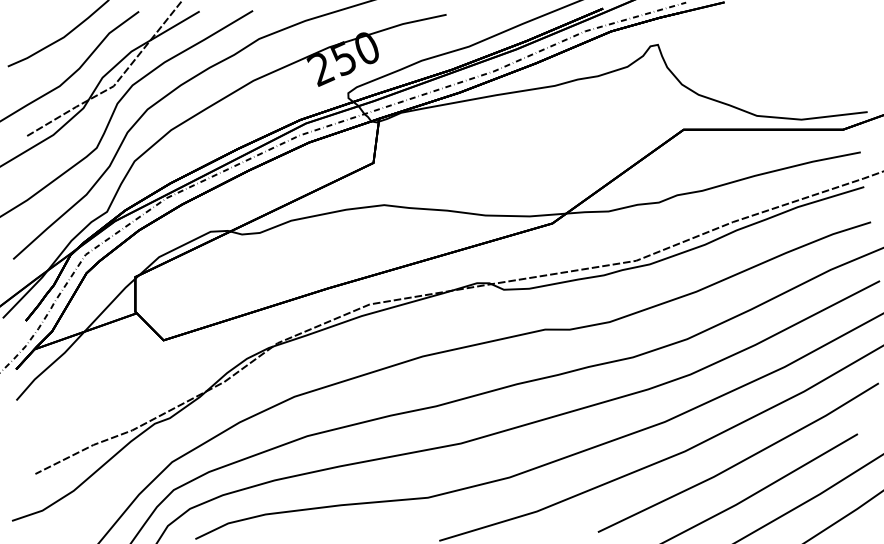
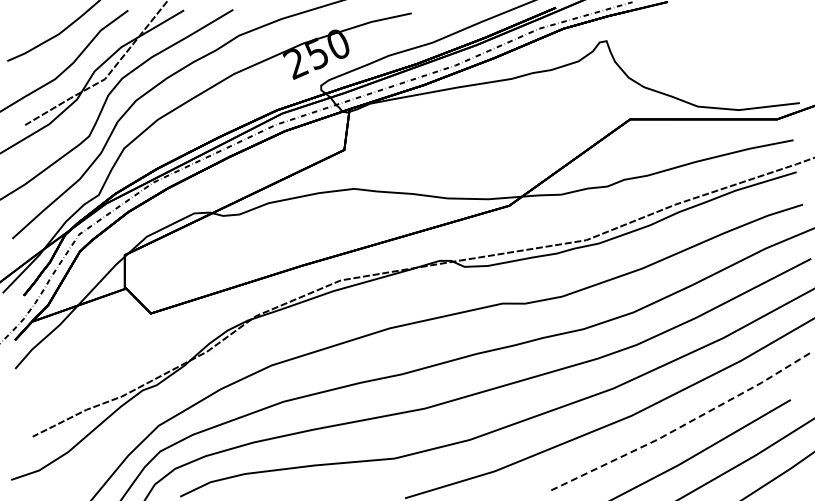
line: (741, 461) -> (683, 425), solid -> dashed

